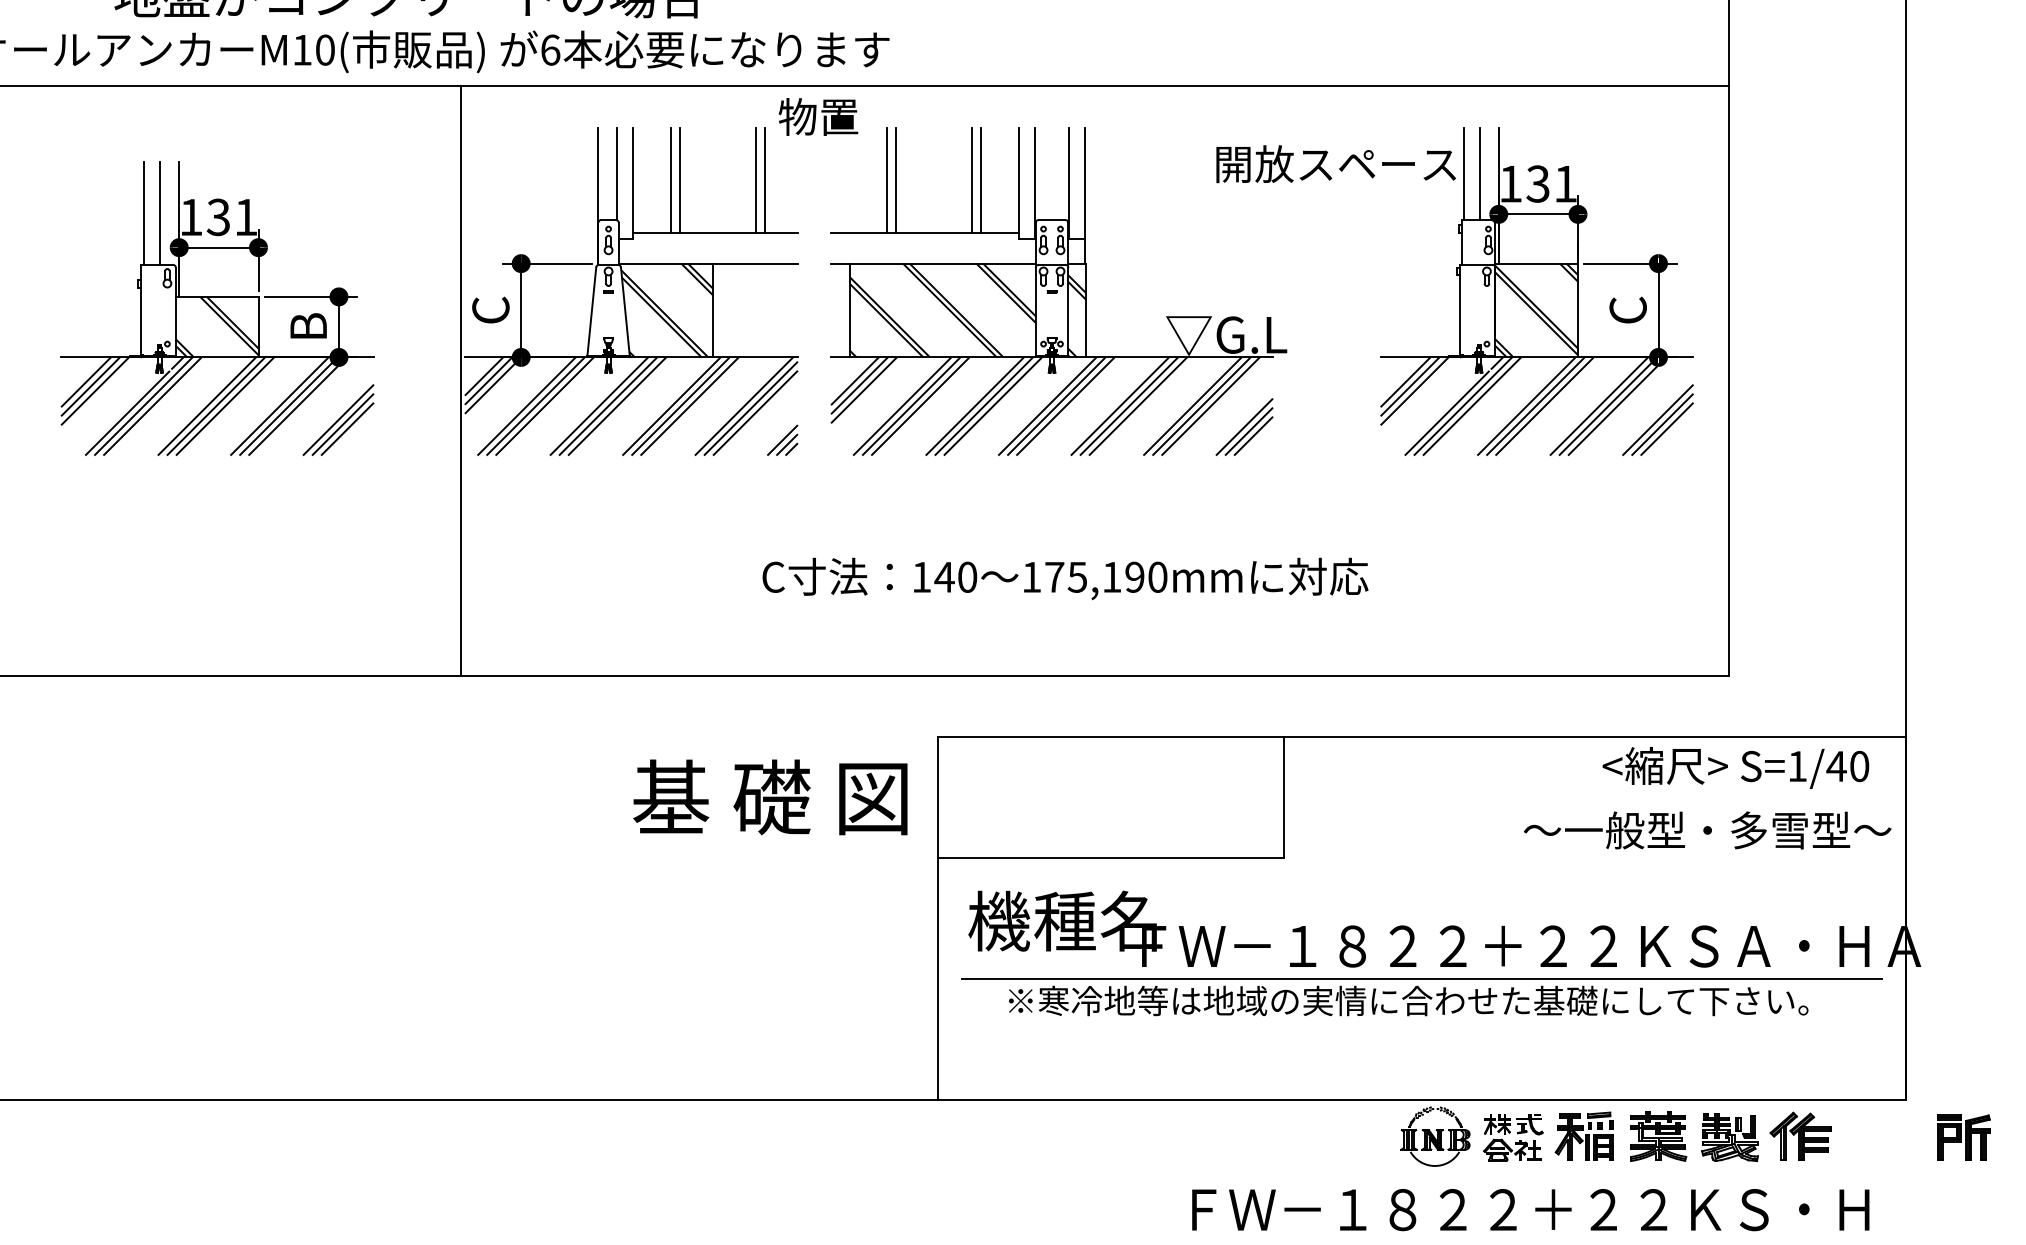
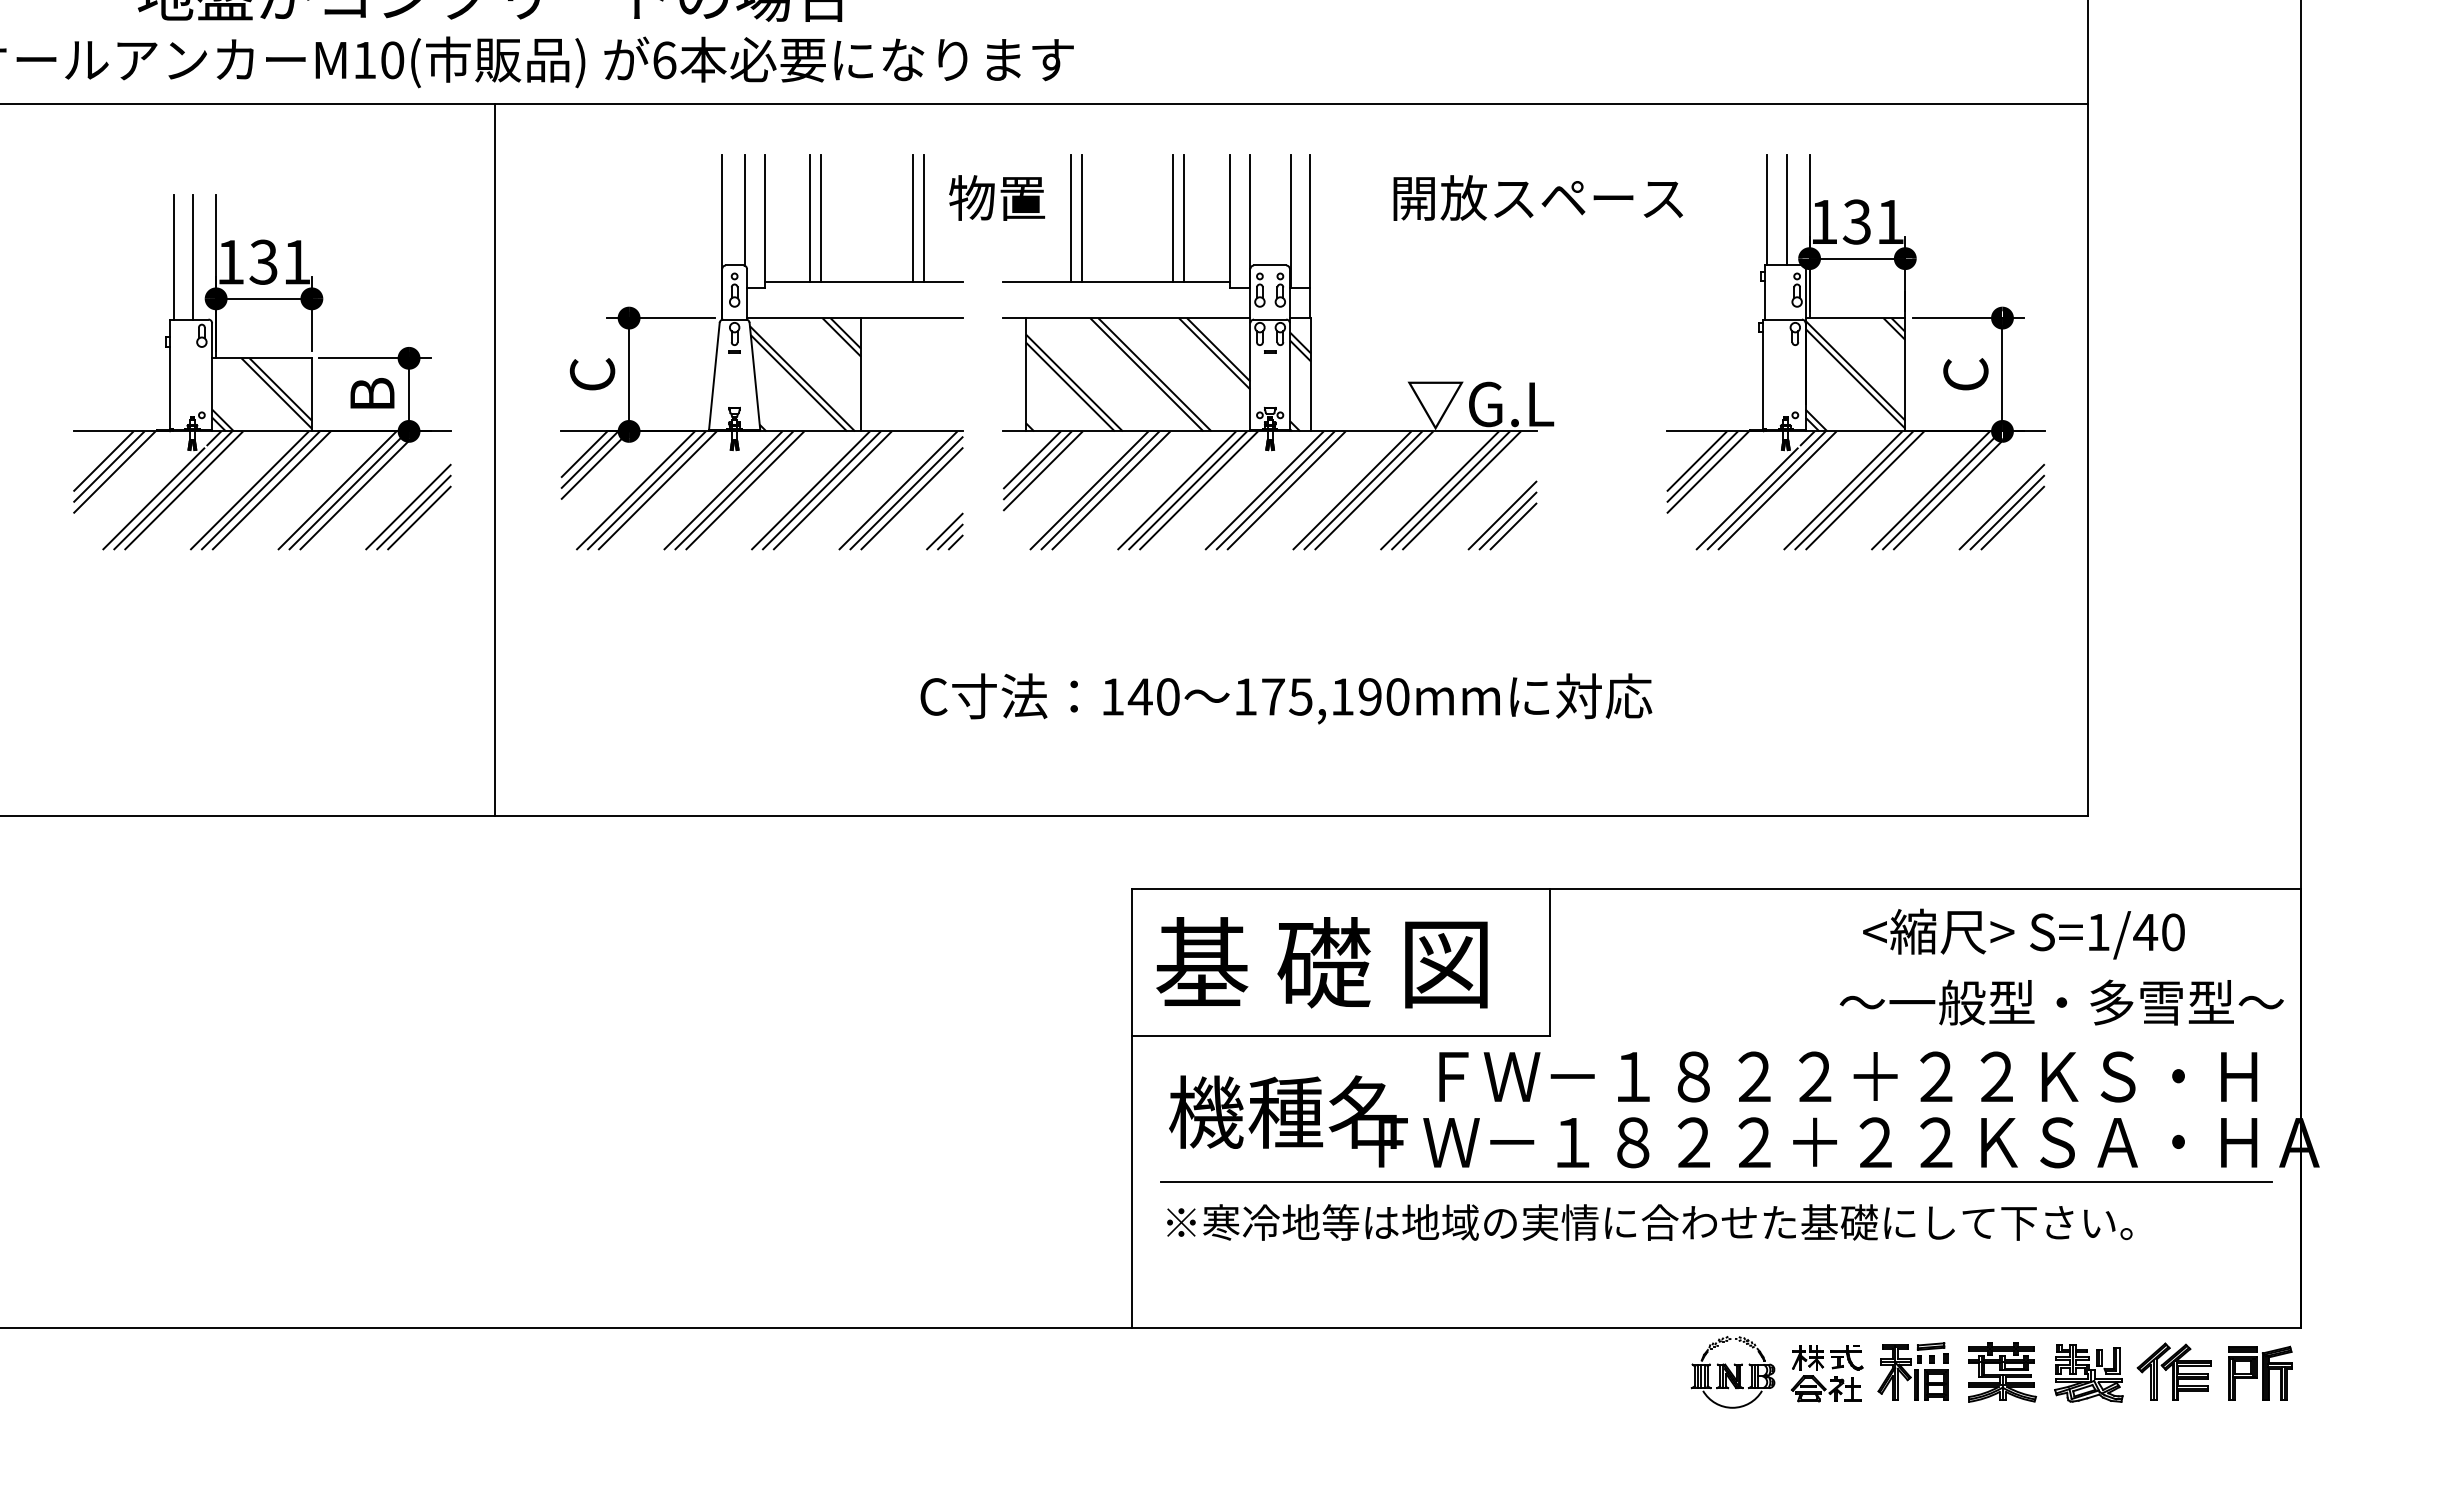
text: (817, 116) -> (996, 197), moved
text: (1335, 163) -> (1537, 197), moved
line: (461, 380) -> (494, 459), moved
text: (1735, 767) -> (2023, 933), moved
text: (769, 797) -> (1321, 962), moved
text: (1408, 1000) -> (1649, 1222), moved
part: (1964, 1136) -> (2260, 1372), moved
text: (1530, 1209) -> (1848, 1076), moved

